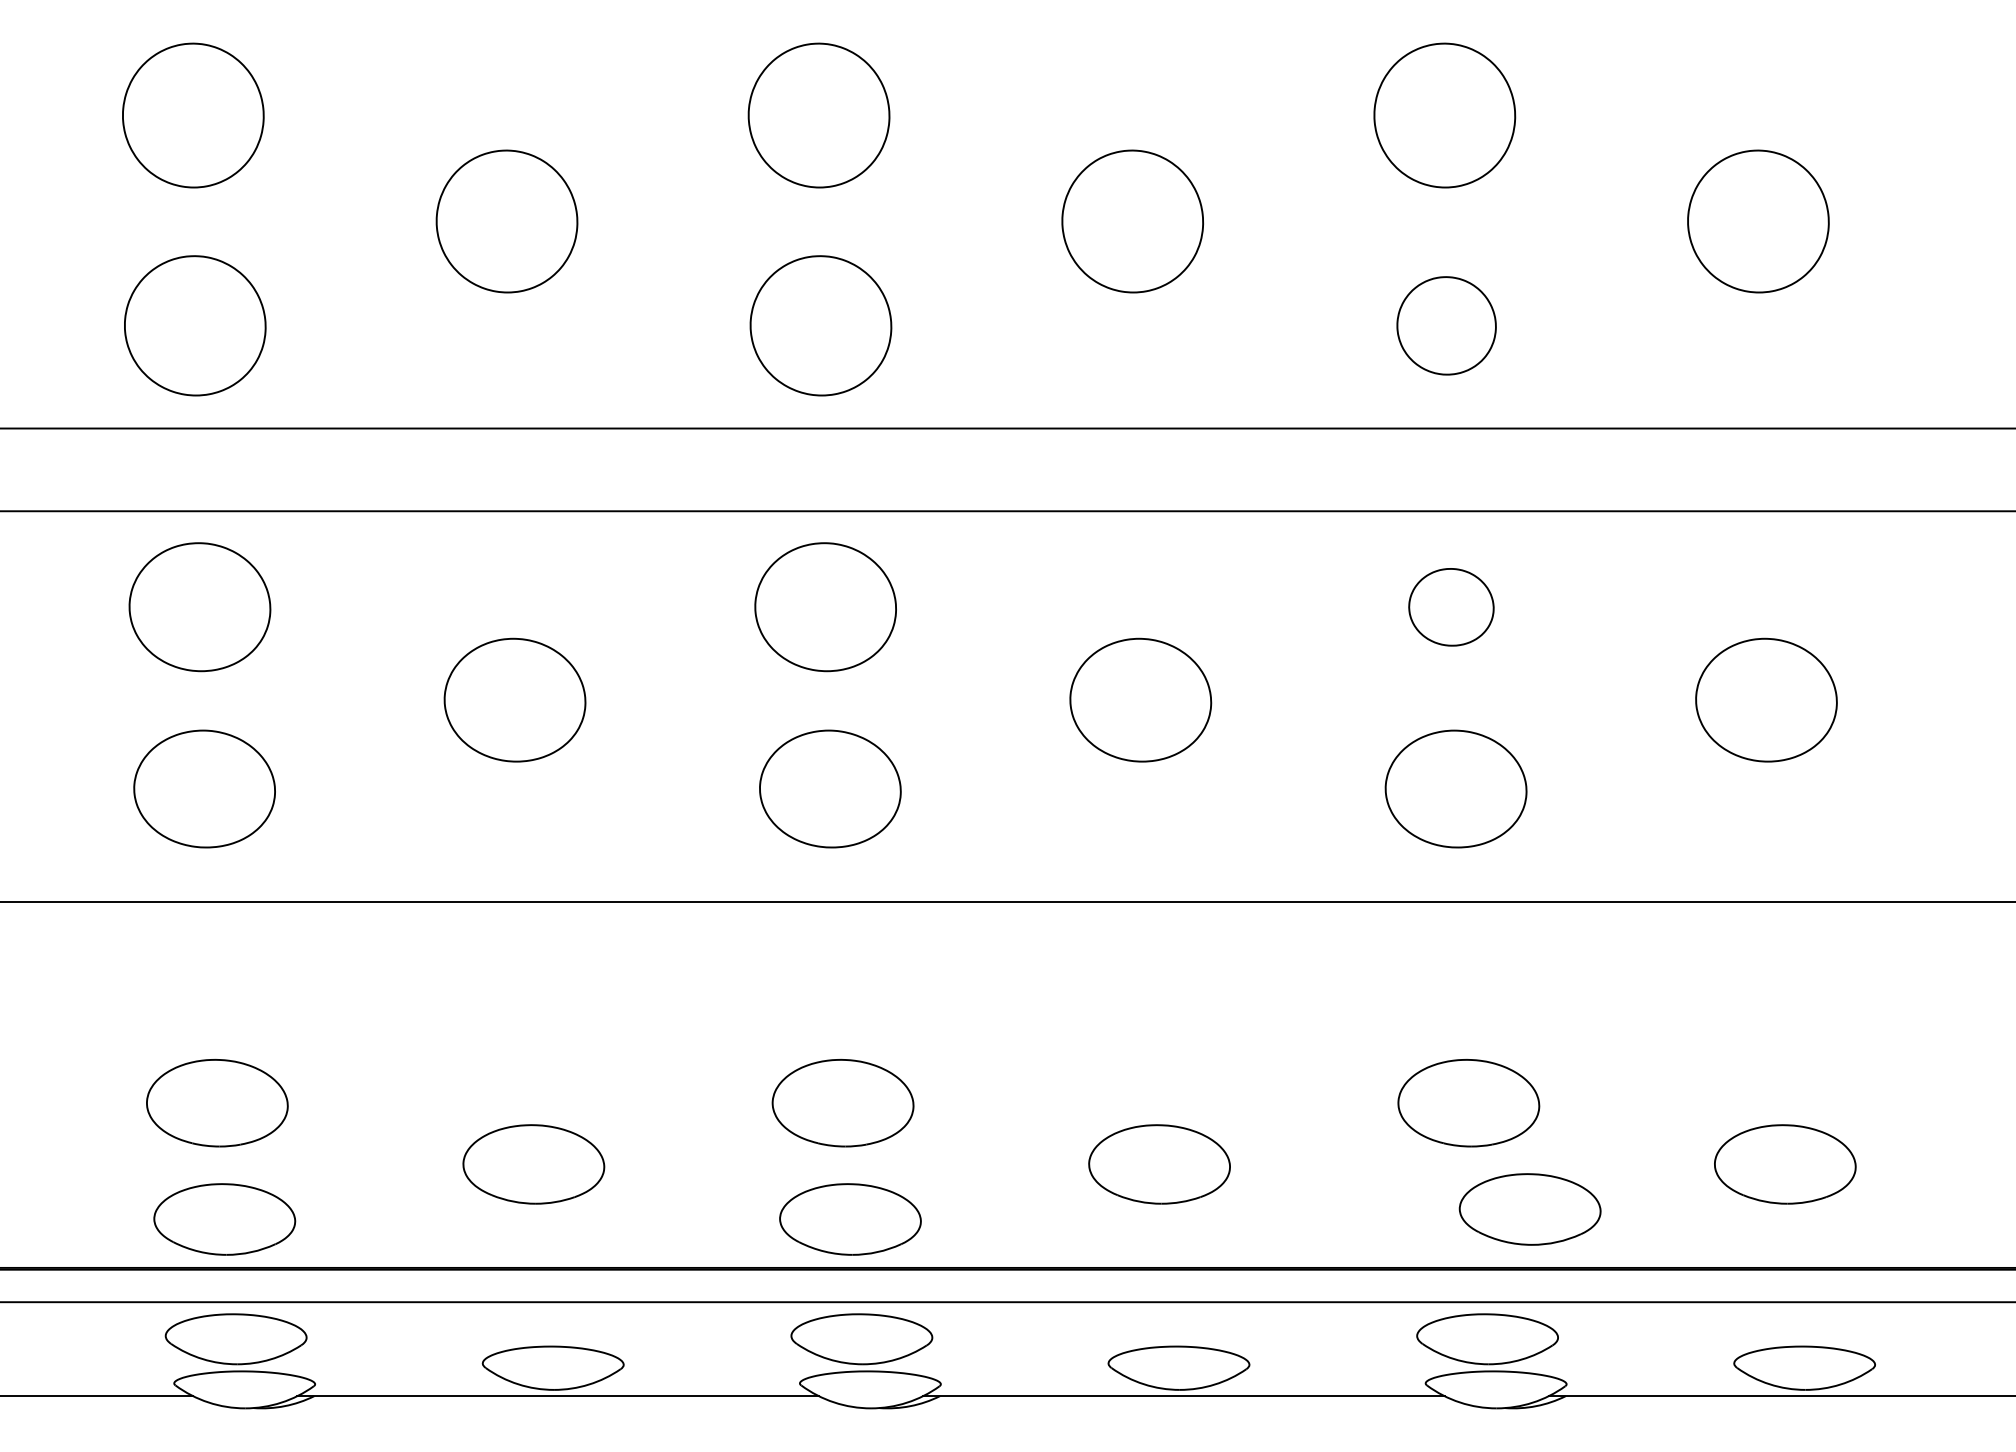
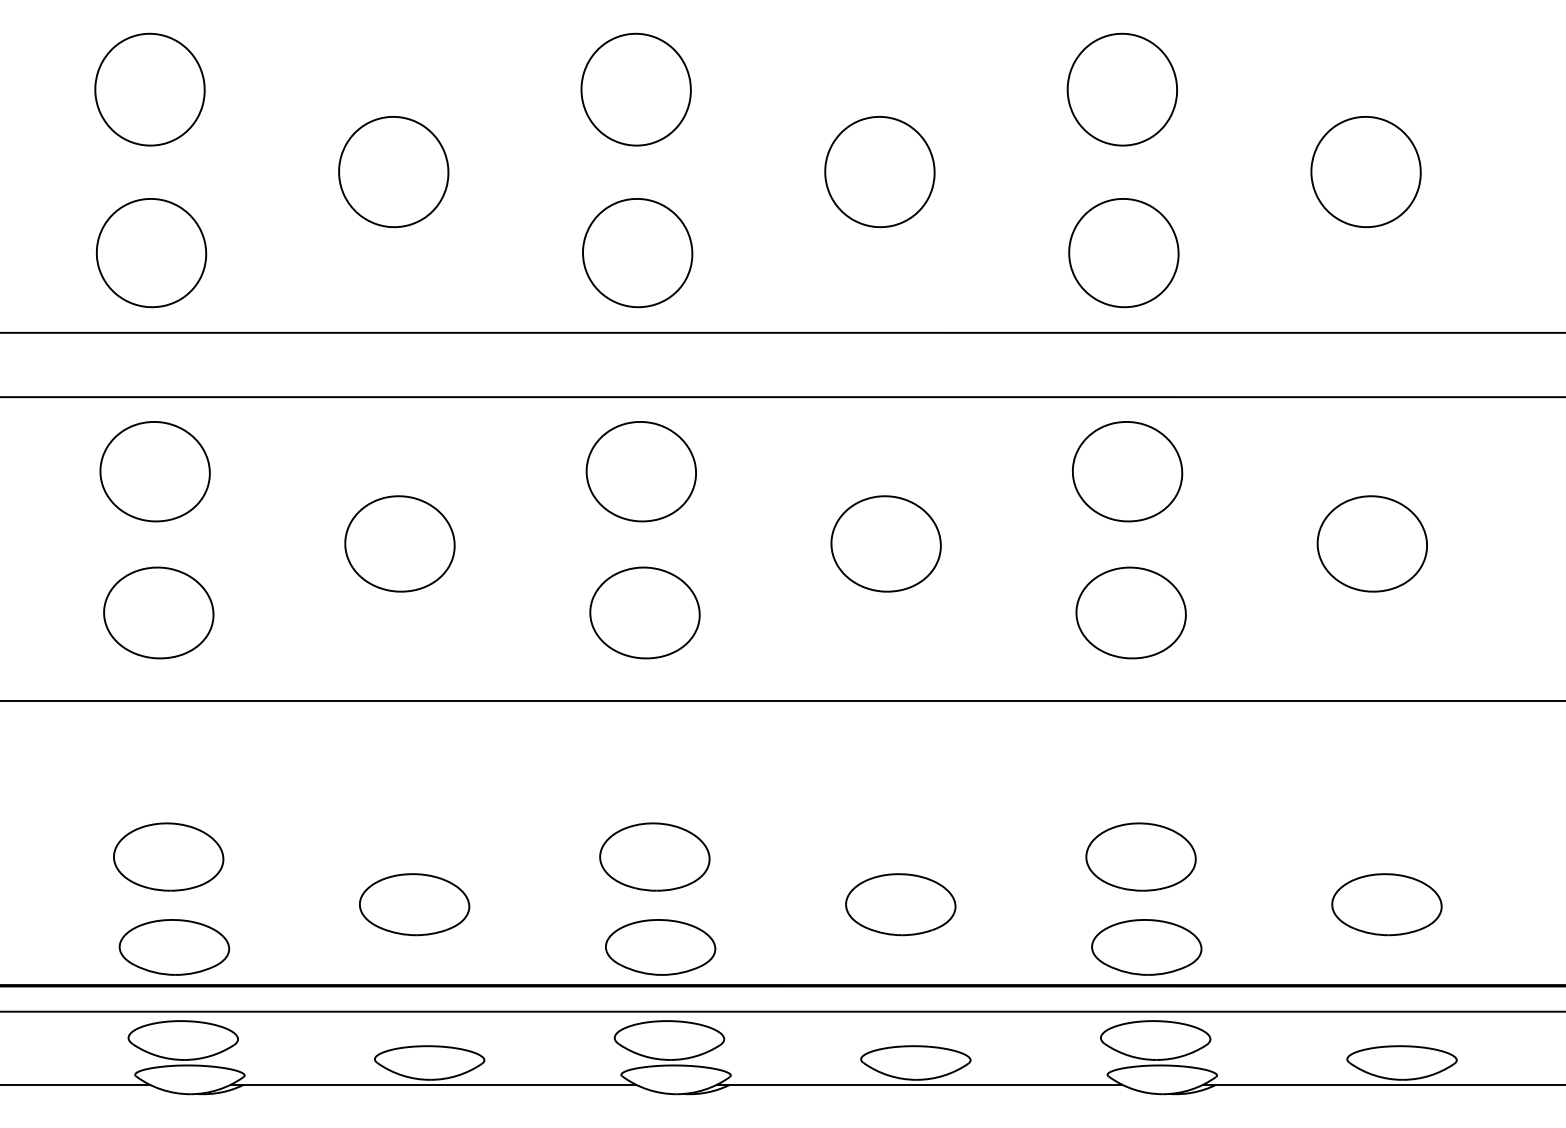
part: (1446, 325) -> (1123, 252), size x1.43
part: (1451, 607) -> (1127, 471), size x1.67
part: (1529, 1209) -> (1146, 947), moved

